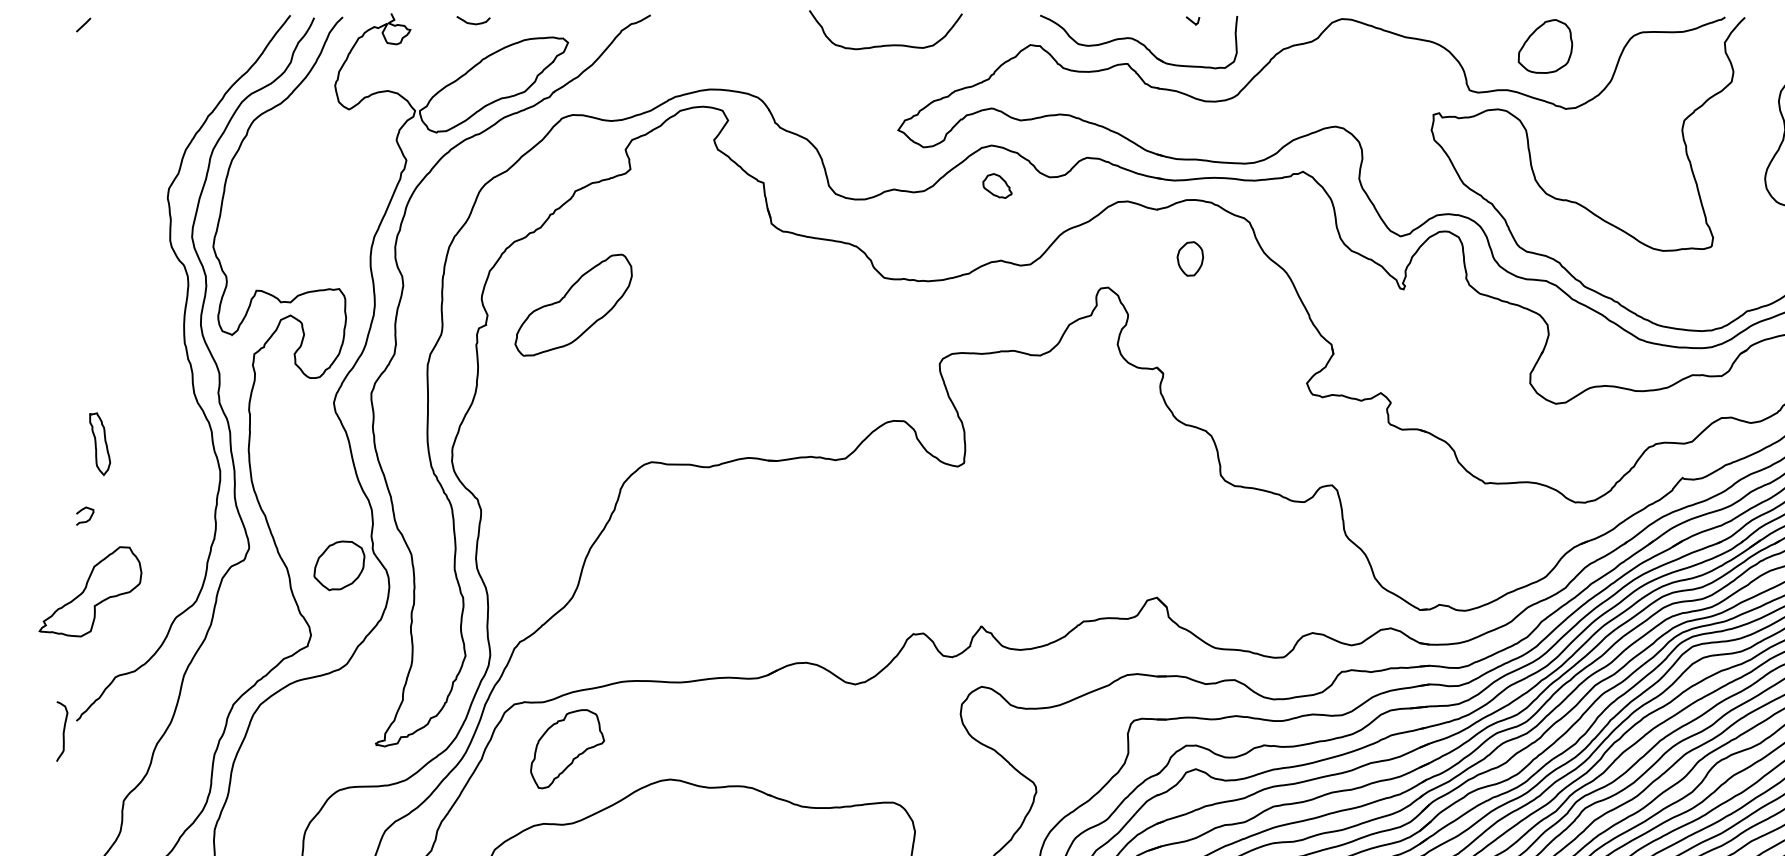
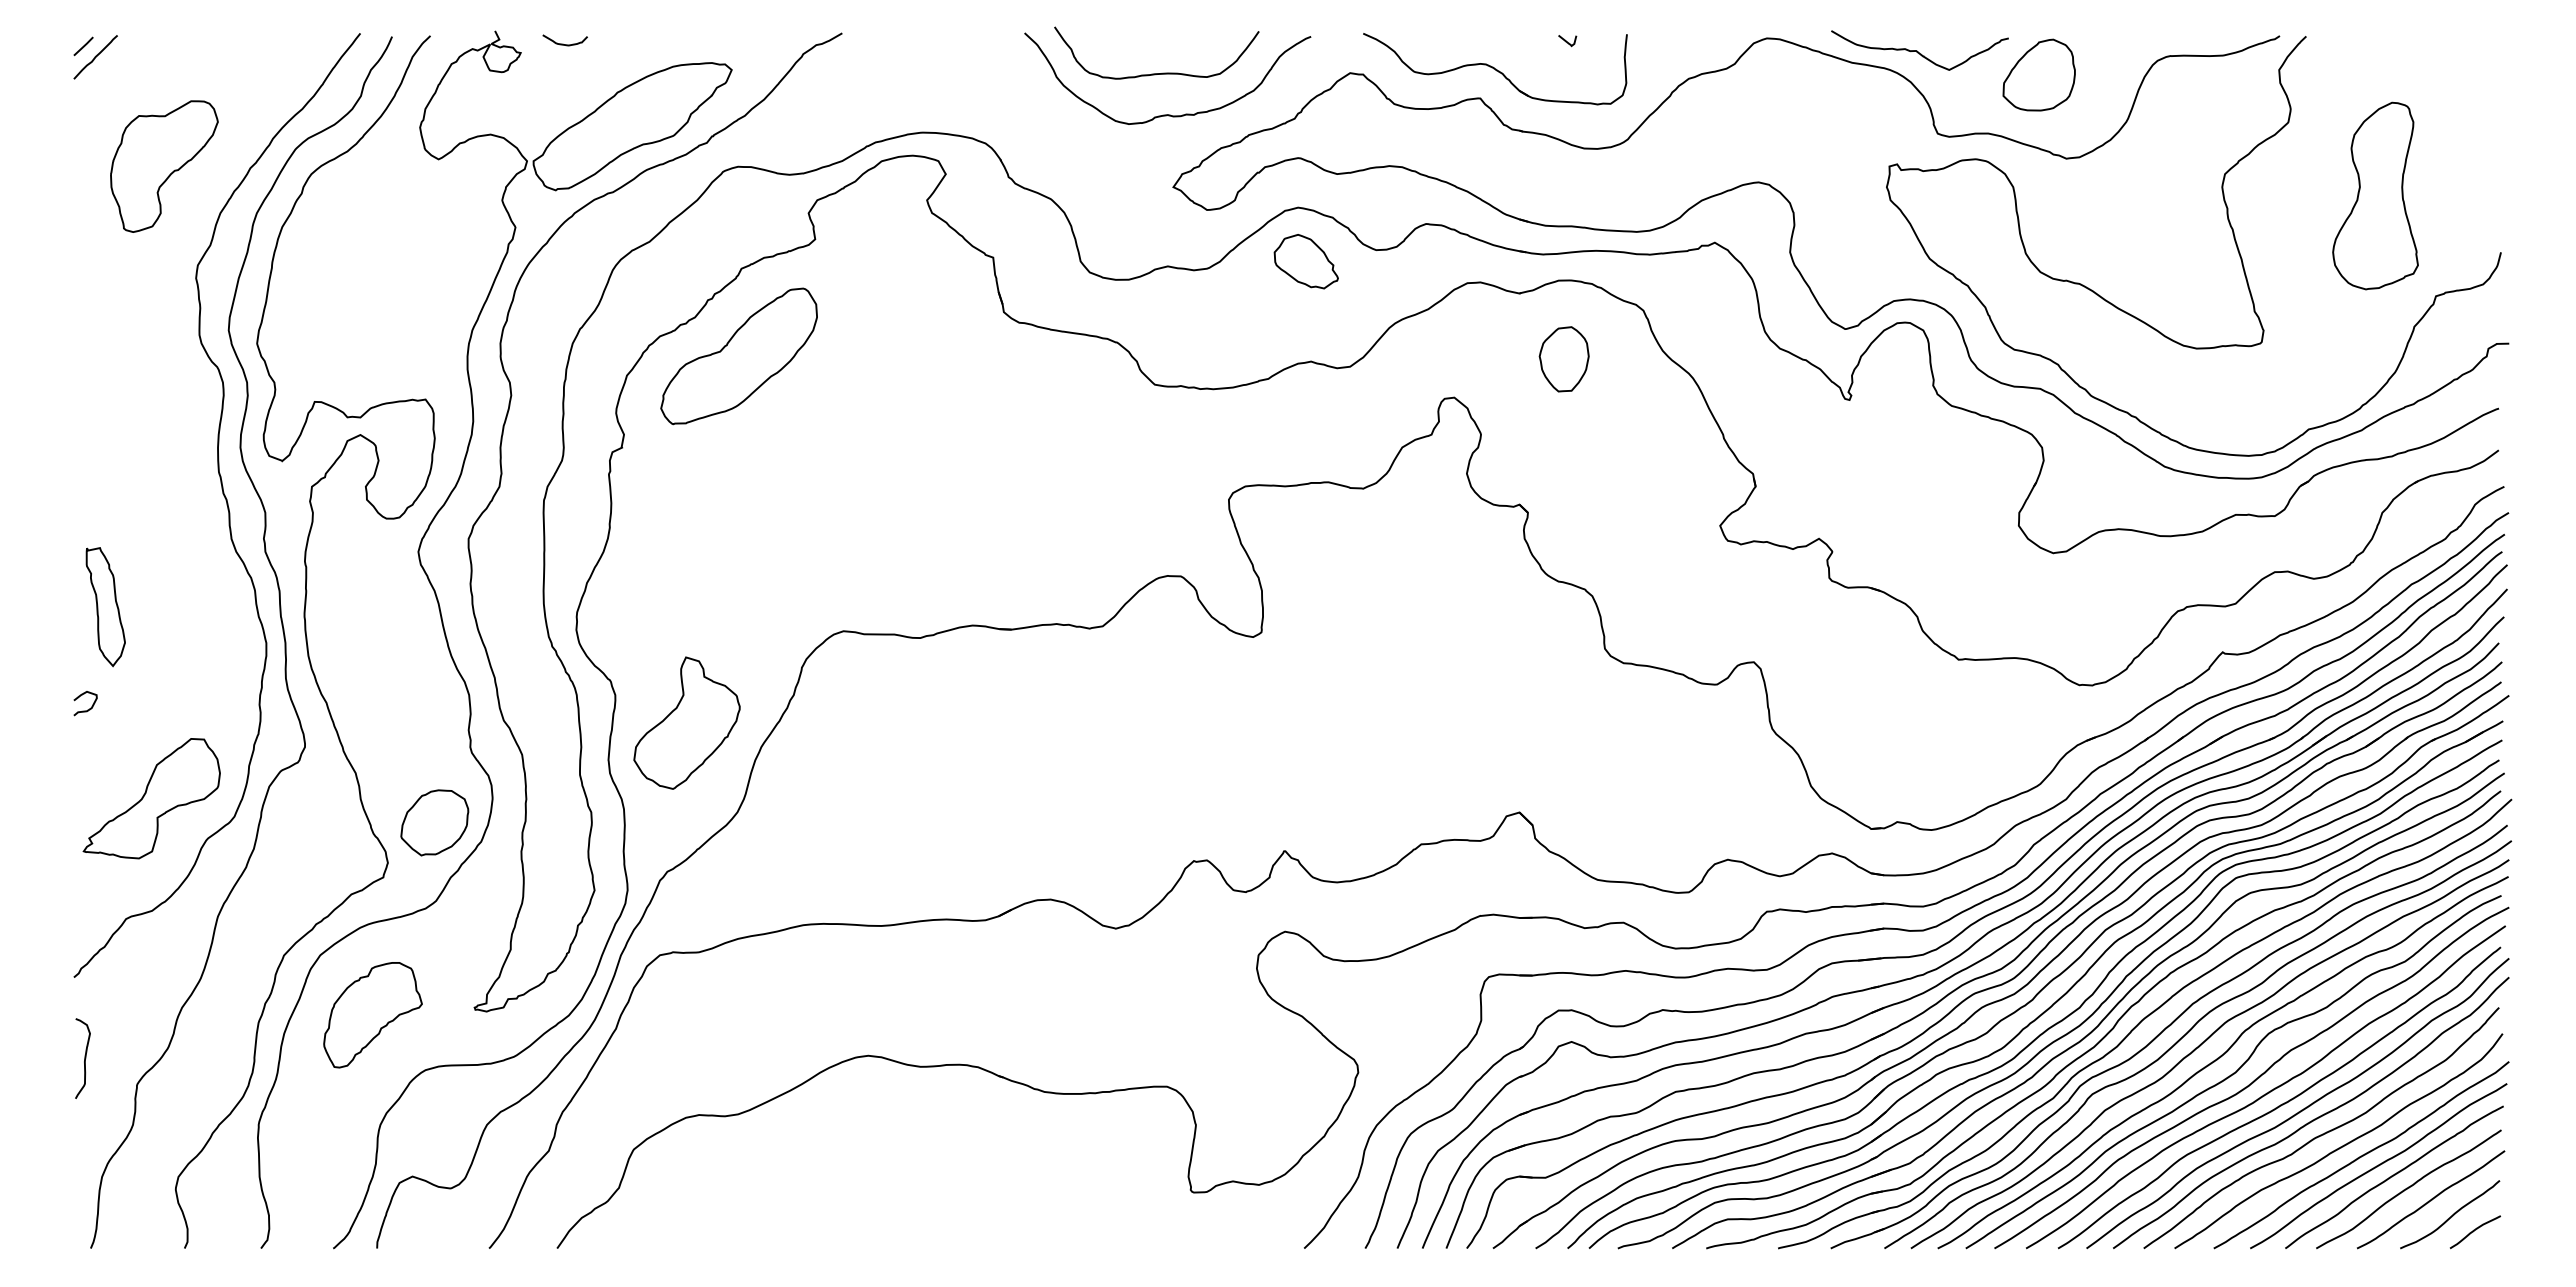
curve: (472, 22) -> (563, 43), moved
curve: (1455, 28) -> (1918, 51), added
line: (92, 33) -> (95, 57), added
curve: (893, 75) -> (1167, 114), added
part: (144, 114) -> (164, 166), added
part: (996, 185) -> (1305, 261), size x1.67
part: (1189, 259) -> (1563, 359), size x1.43
part: (573, 305) -> (738, 356), moved
part: (99, 444) -> (105, 607), size x1.43
part: (534, 530) -> (686, 722), added
part: (339, 565) -> (434, 822), moved
part: (90, 591) -> (151, 798), moved
curve: (63, 731) -> (84, 1058), moved
part: (567, 749) -> (372, 1015), moved

